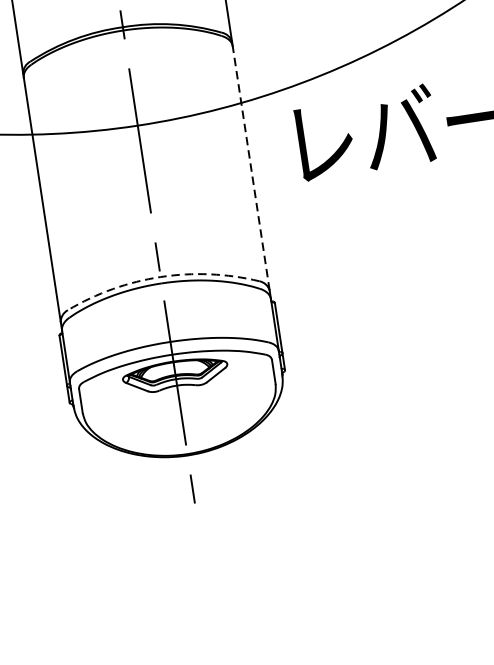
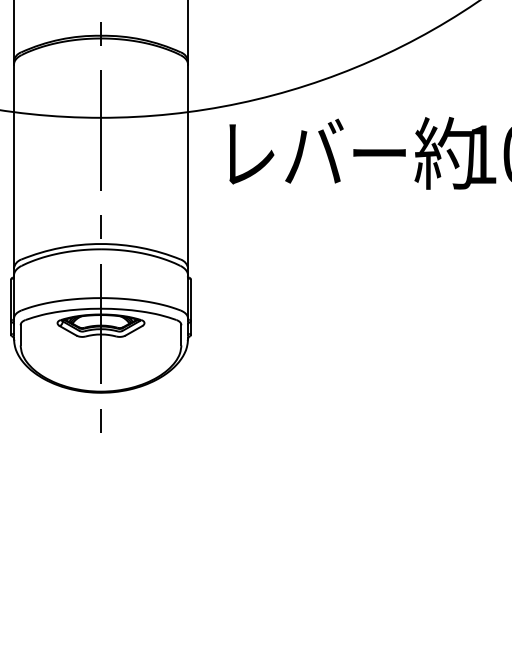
line: (251, 168) -> (188, 166), dashed -> solid
arc: (161, 277) -> (101, 244), dashed -> solid

